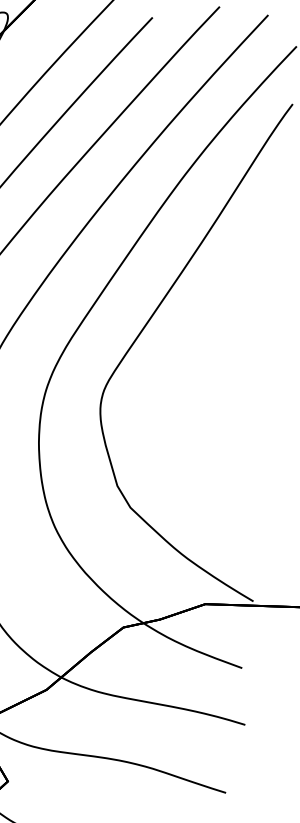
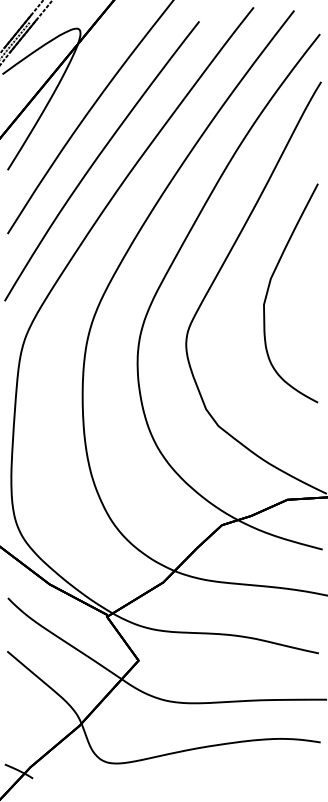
part: (207, 347) -> (269, 288), added

